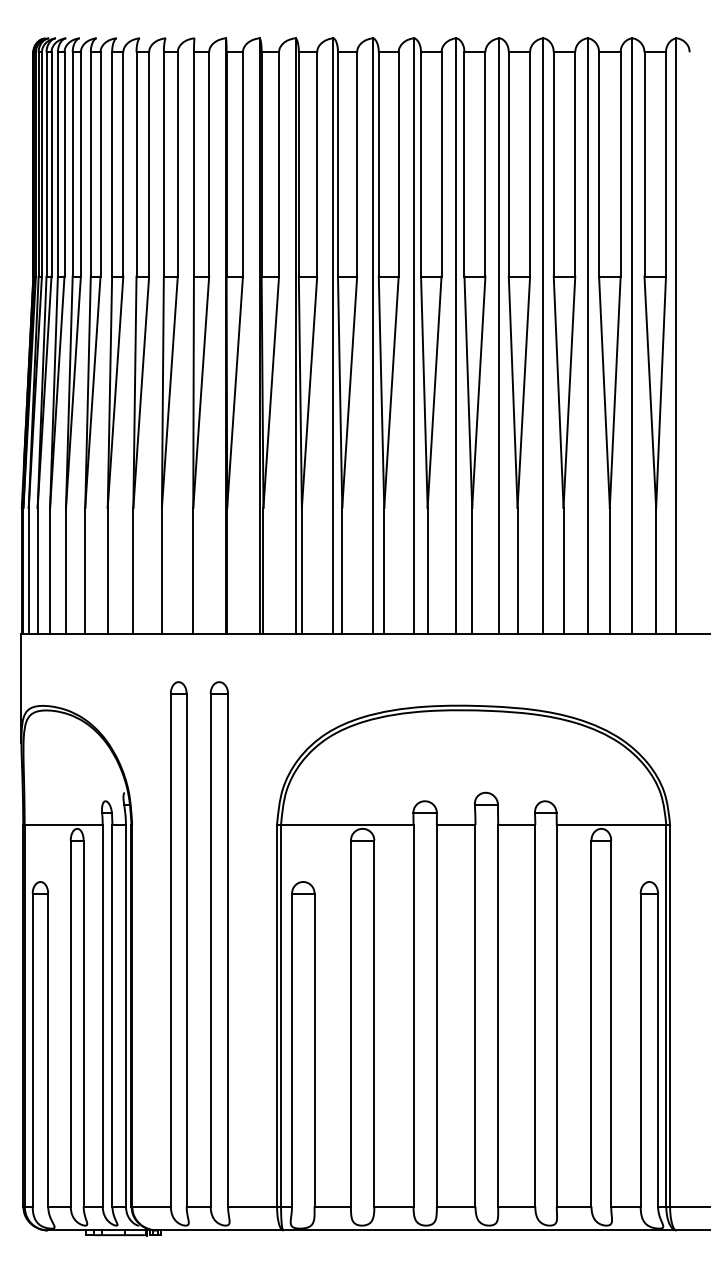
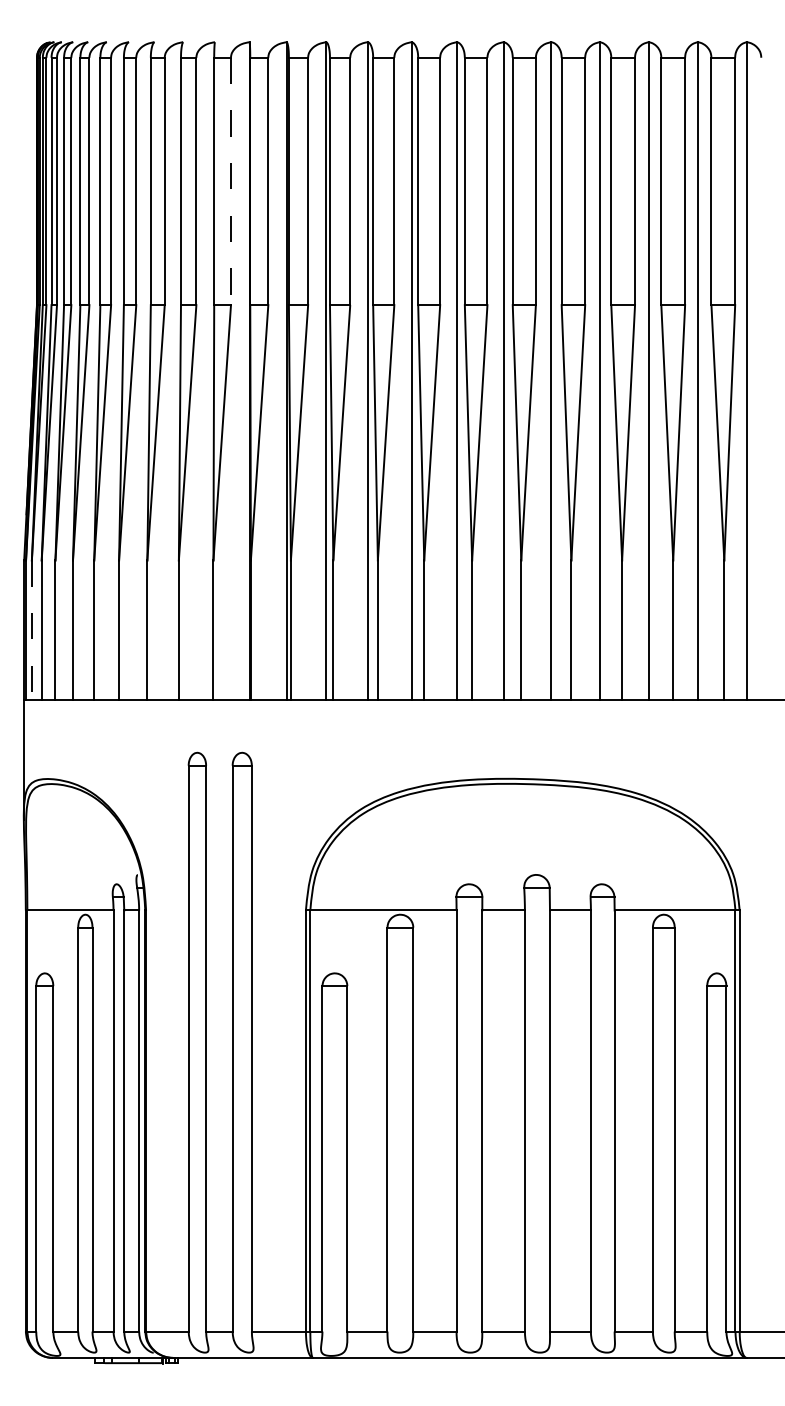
line: (209, 164) -> (231, 181), solid -> dashed
line: (28, 571) -> (31, 630), solid -> dashed

